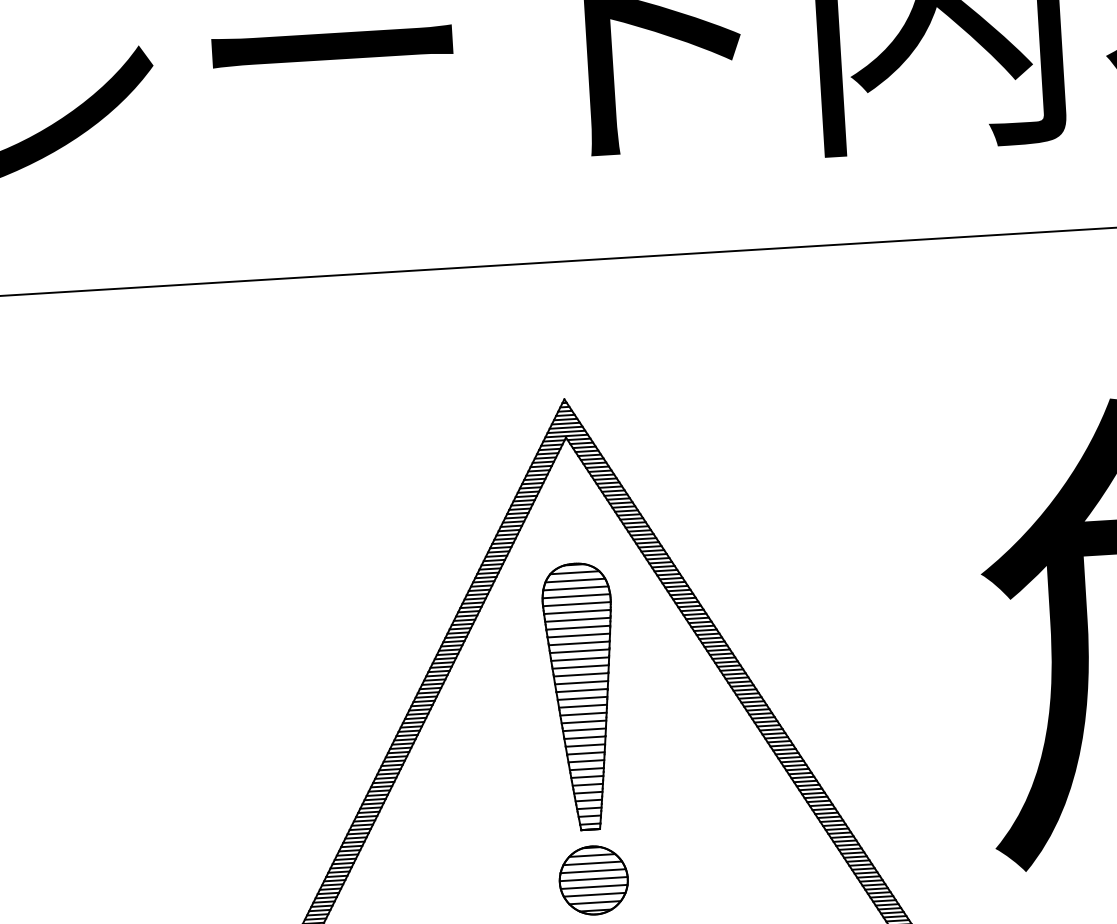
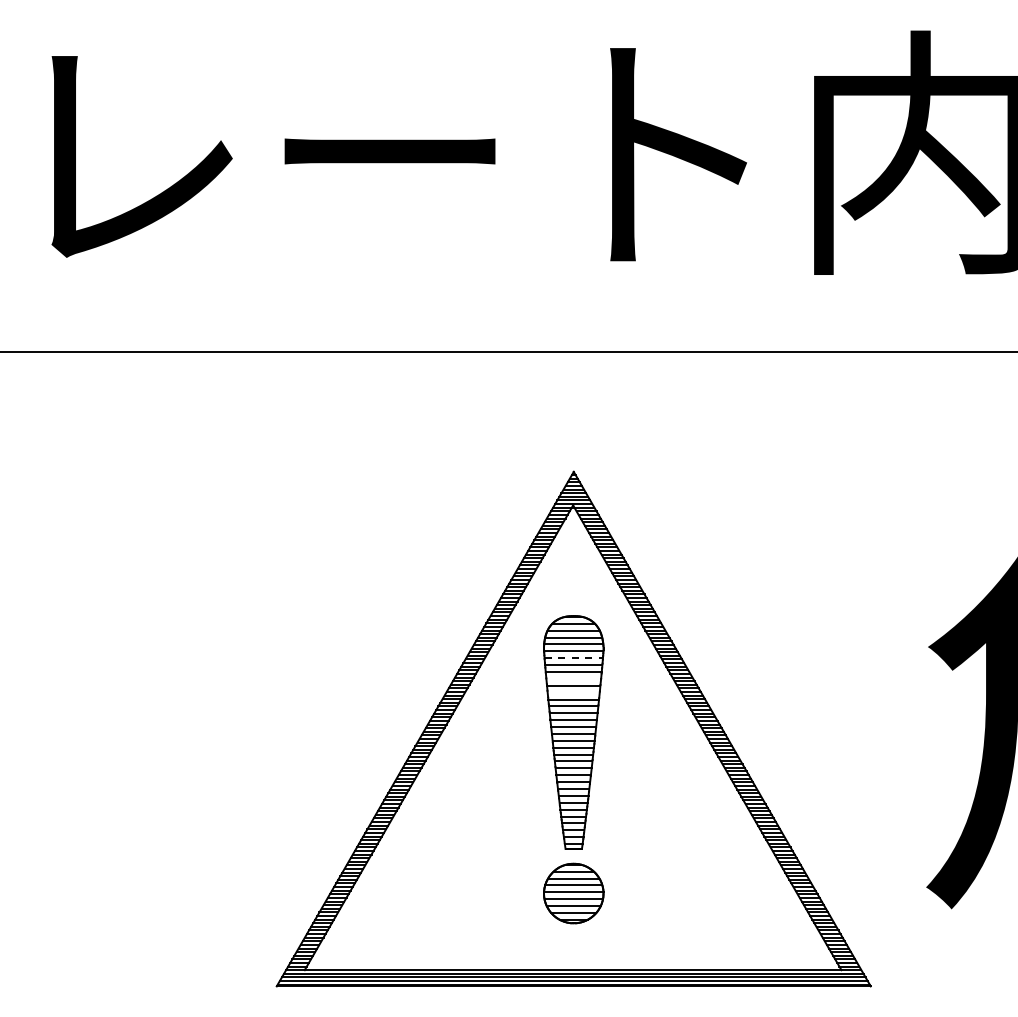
line: (578, 612) -> (574, 658), solid -> dashed
line: (578, 635) -> (573, 678), removed
line: (579, 651) -> (573, 692), removed

